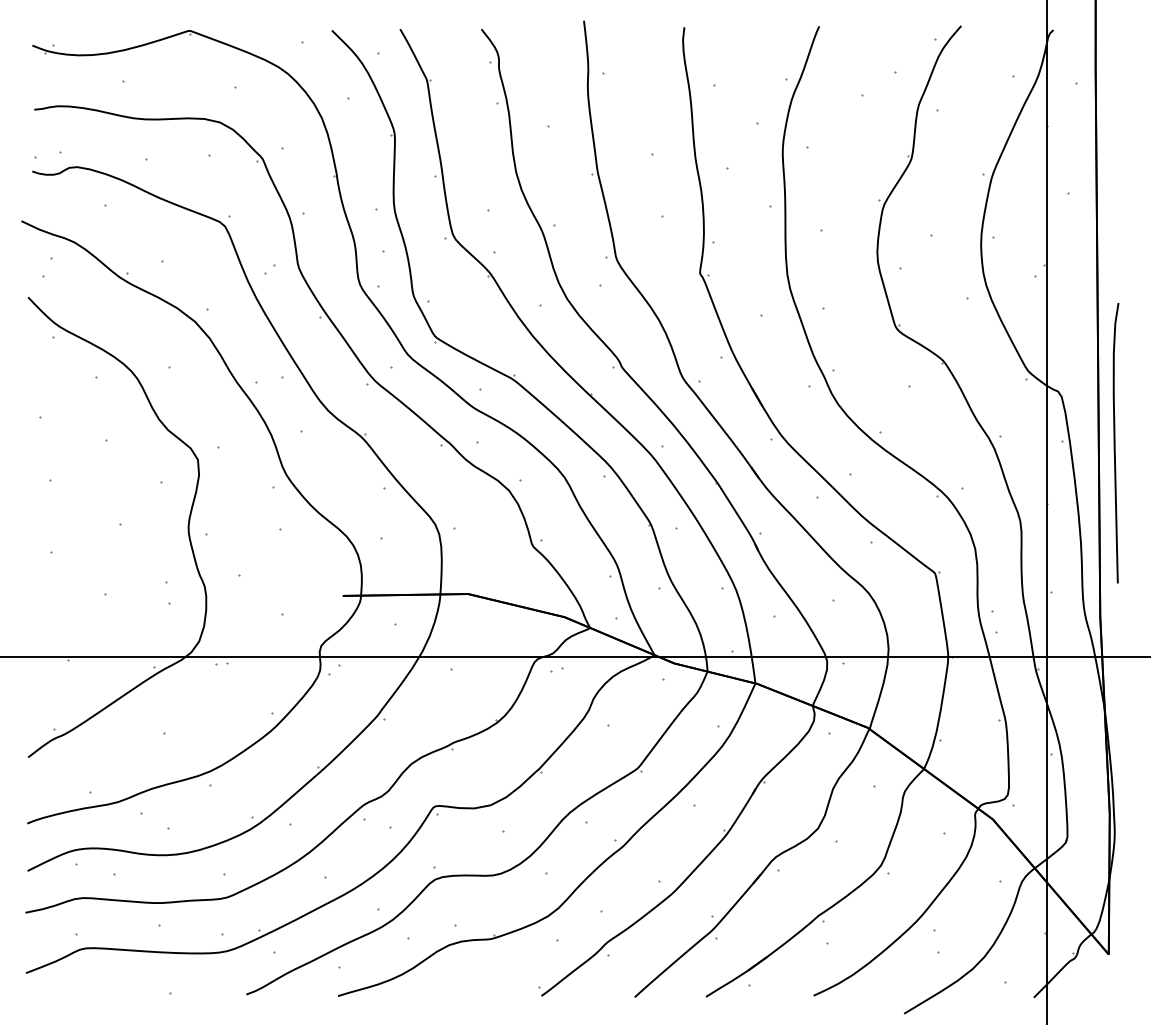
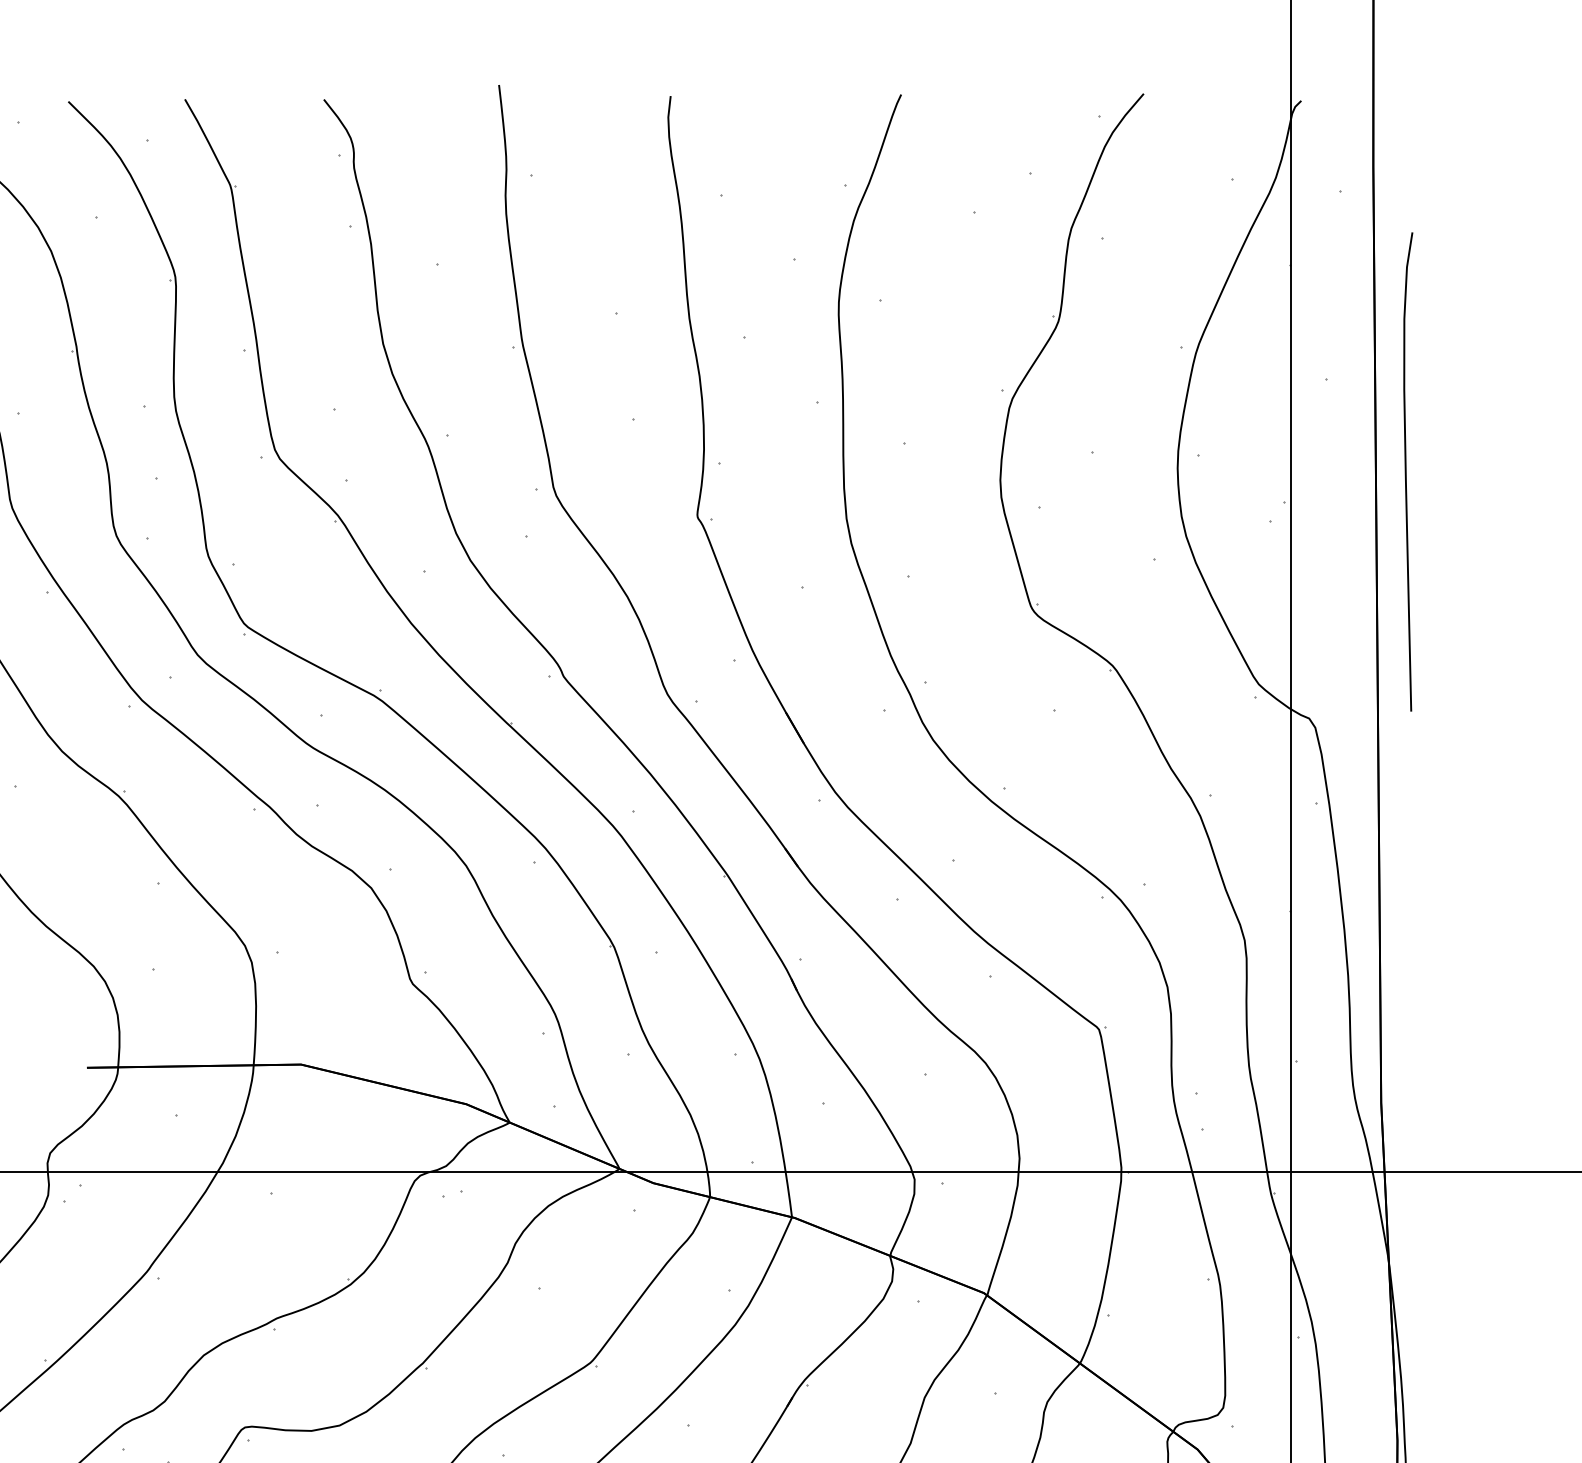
curve: (1115, 443) -> (1407, 472), moved

